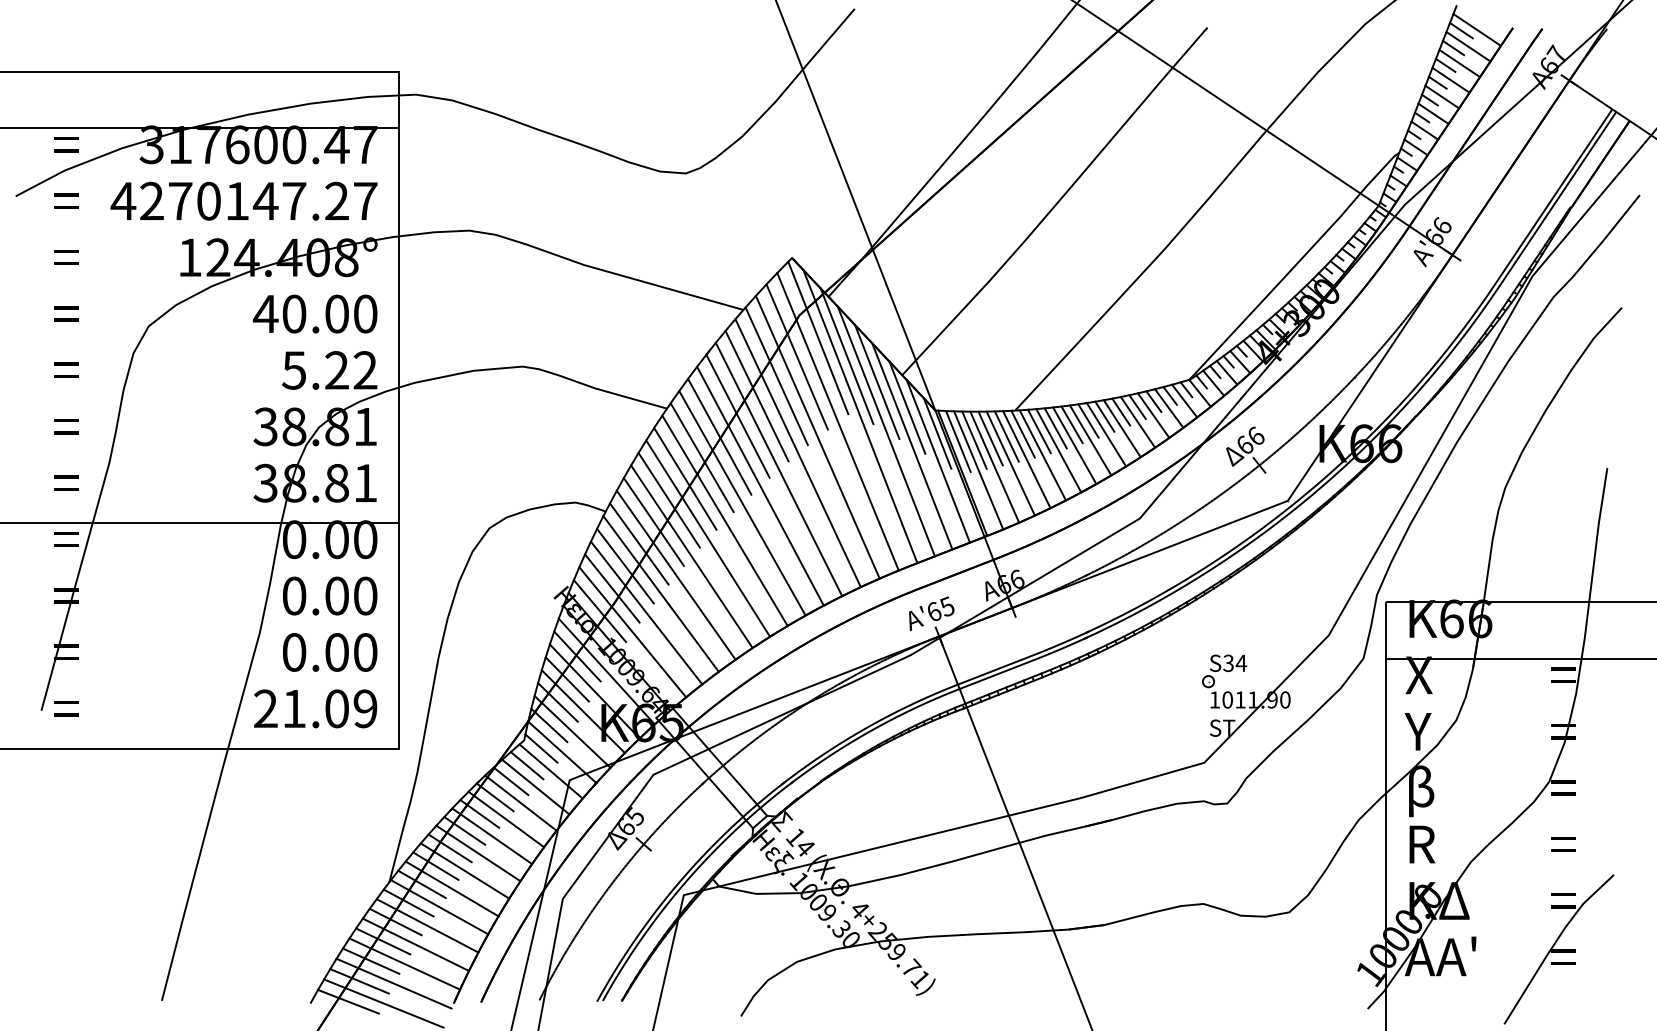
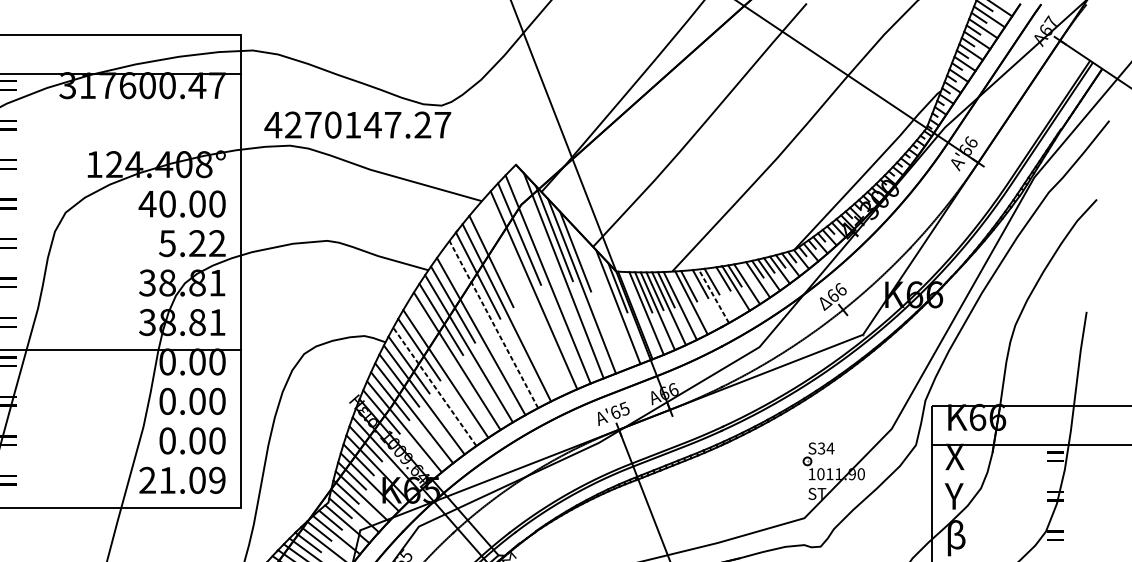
text: (243, 200) -> (357, 124), moved
line: (818, 337) -> (534, 220), removed
line: (776, 376) -> (505, 247), removed
line: (907, 407) -> (596, 269), removed
line: (1121, 411) -> (746, 272), removed
line: (1022, 433) -> (677, 287), removed
line: (719, 436) -> (465, 289), removed
line: (1090, 440) -> (724, 292), removed
line: (958, 441) -> (632, 293), removed
line: (1074, 445) -> (713, 296), solid -> dashed
line: (912, 446) -> (600, 296), removed
line: (1058, 450) -> (702, 299), removed
line: (797, 453) -> (519, 301), removed
line: (760, 485) -> (493, 324), solid -> dashed
line: (668, 499) -> (429, 333), removed
line: (675, 574) -> (434, 386), solid -> dashed

